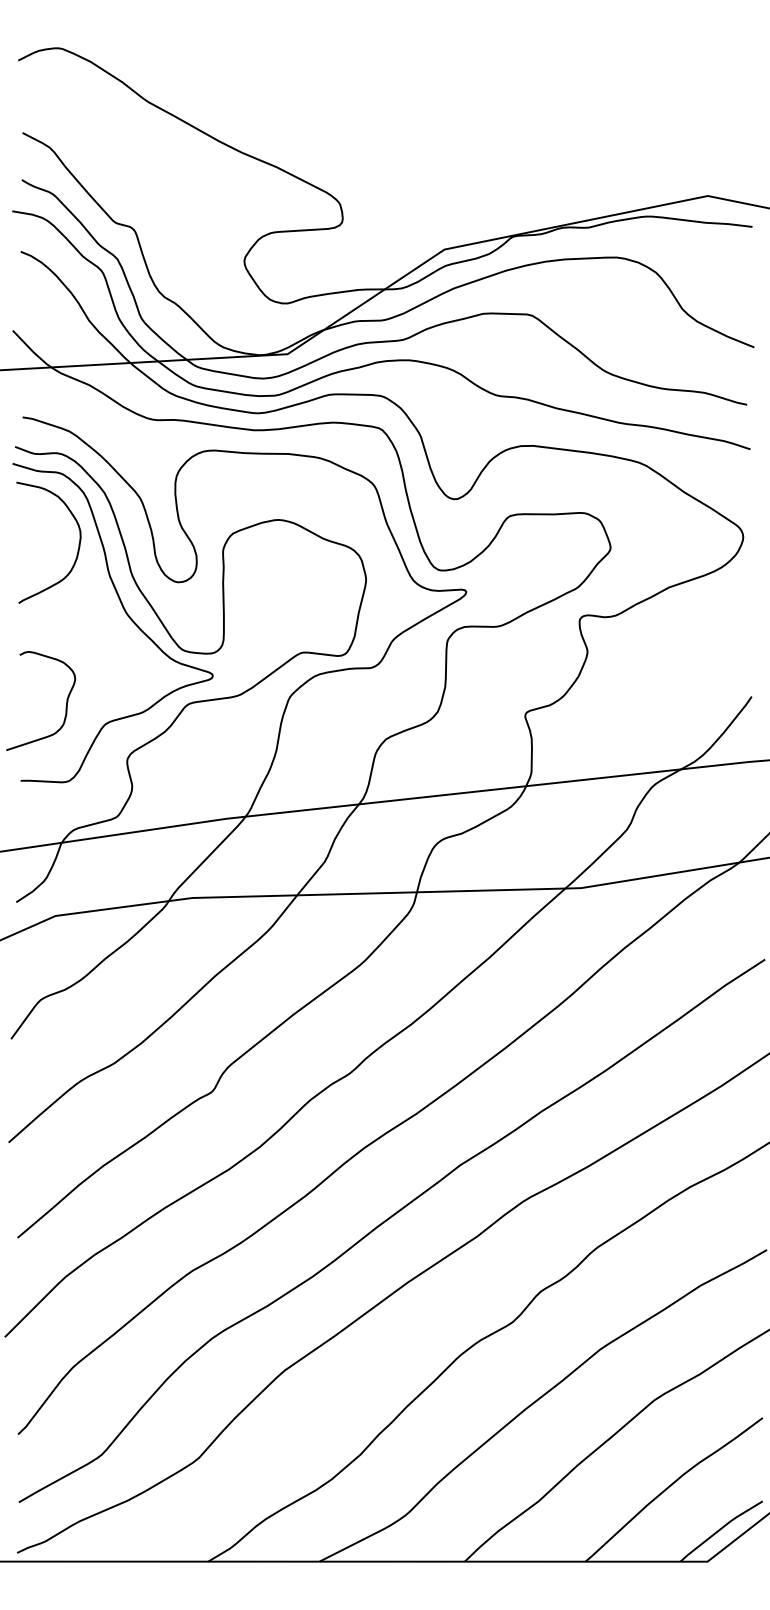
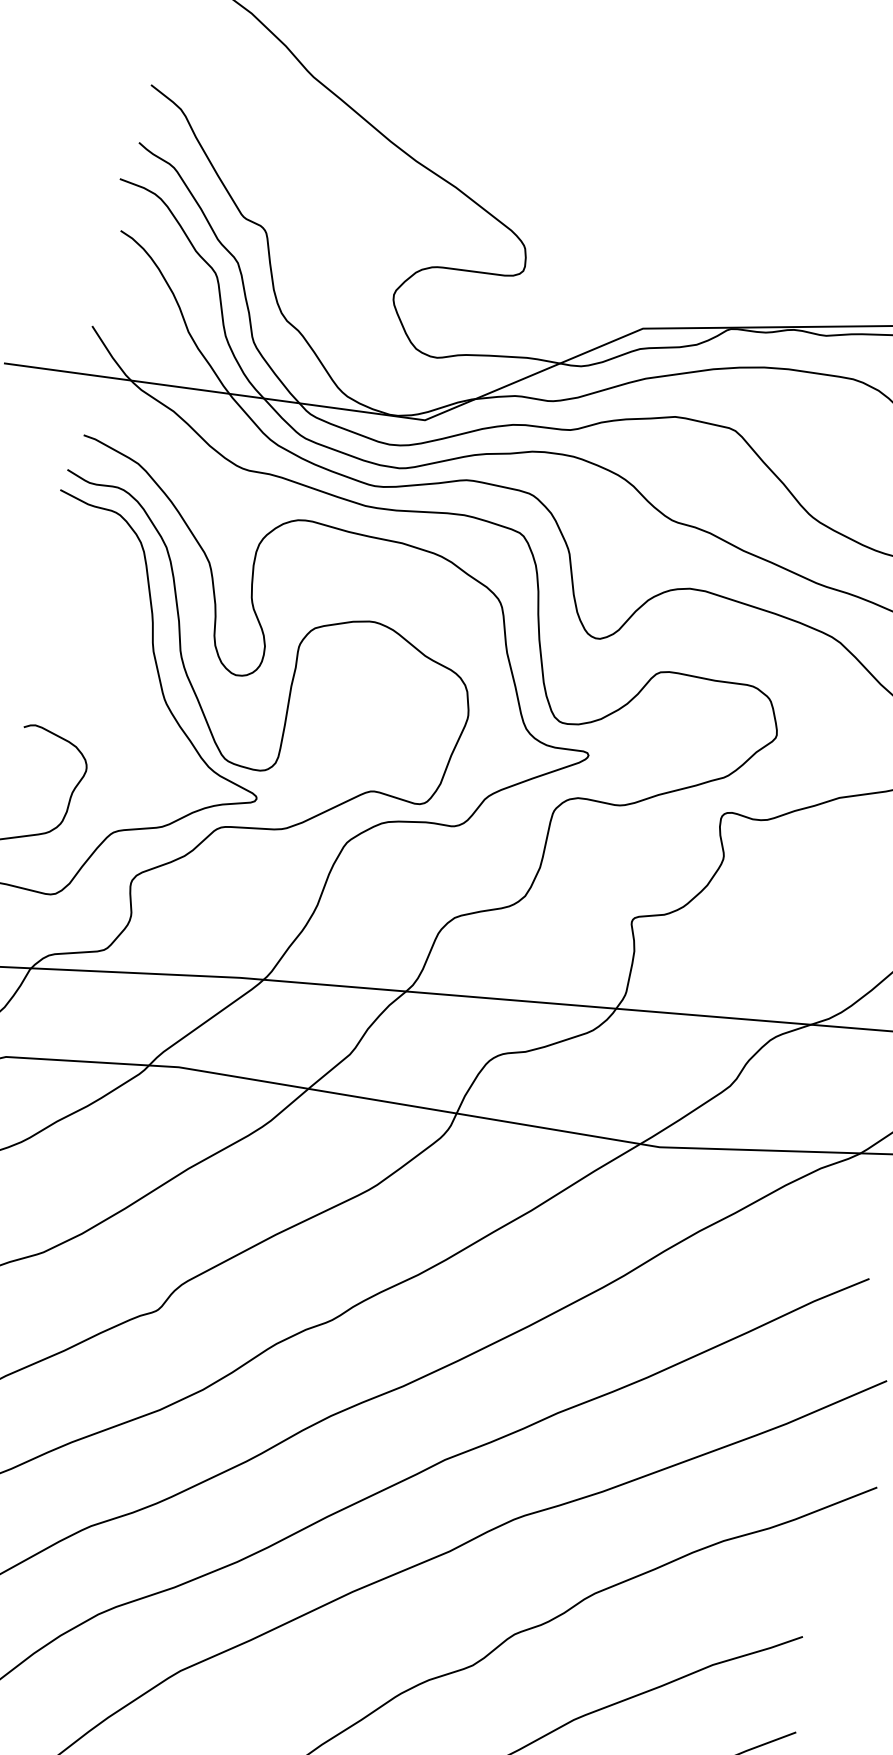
curve: (78, 543) -> (122, 603), removed

